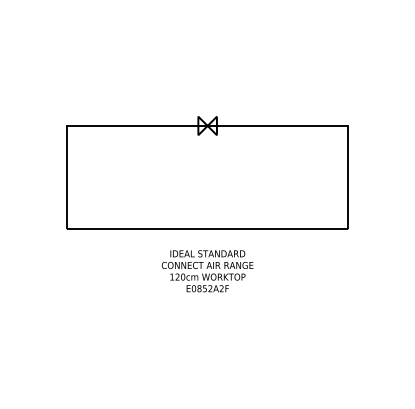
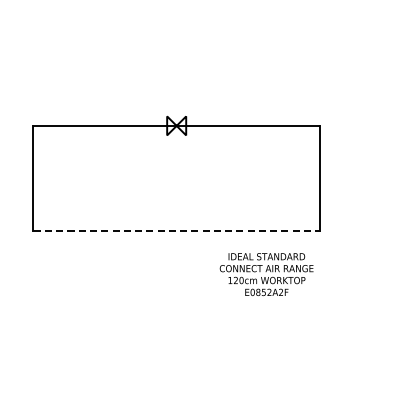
line: (207, 228) -> (176, 230), solid -> dashed
text: (207, 271) -> (266, 274), moved

